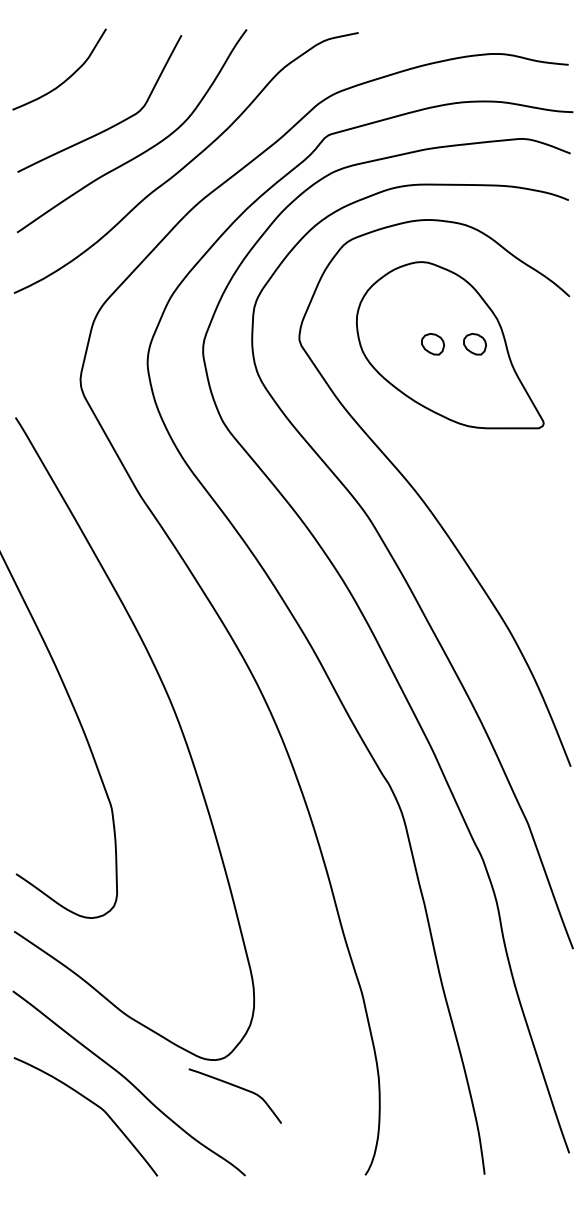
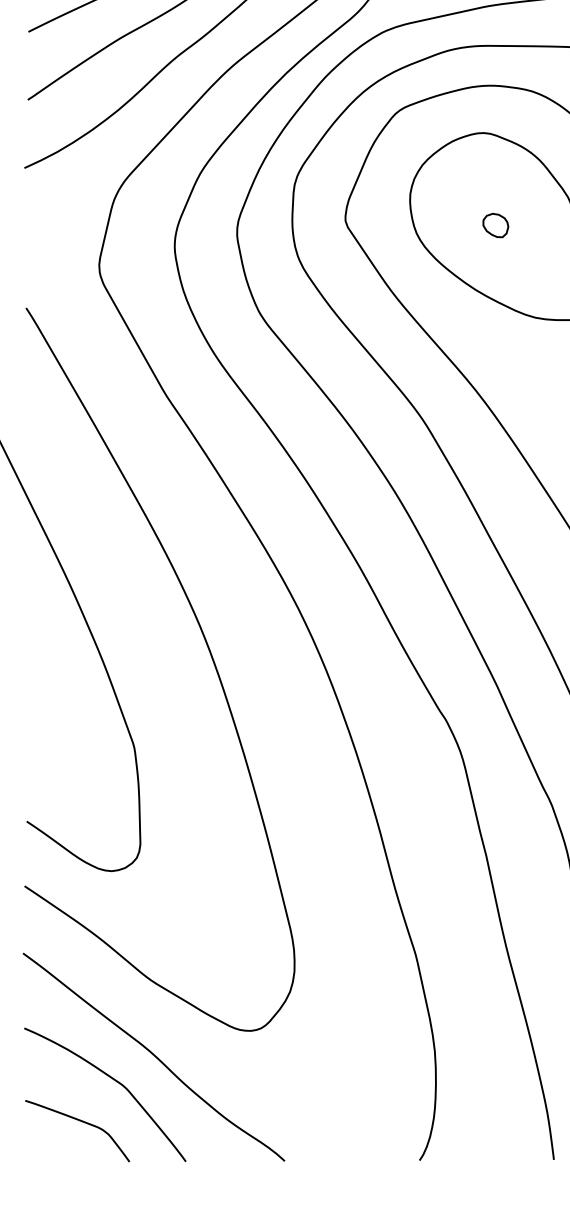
part: (475, 344) -> (543, 225), removed
curve: (238, 1088) -> (81, 1122), moved

